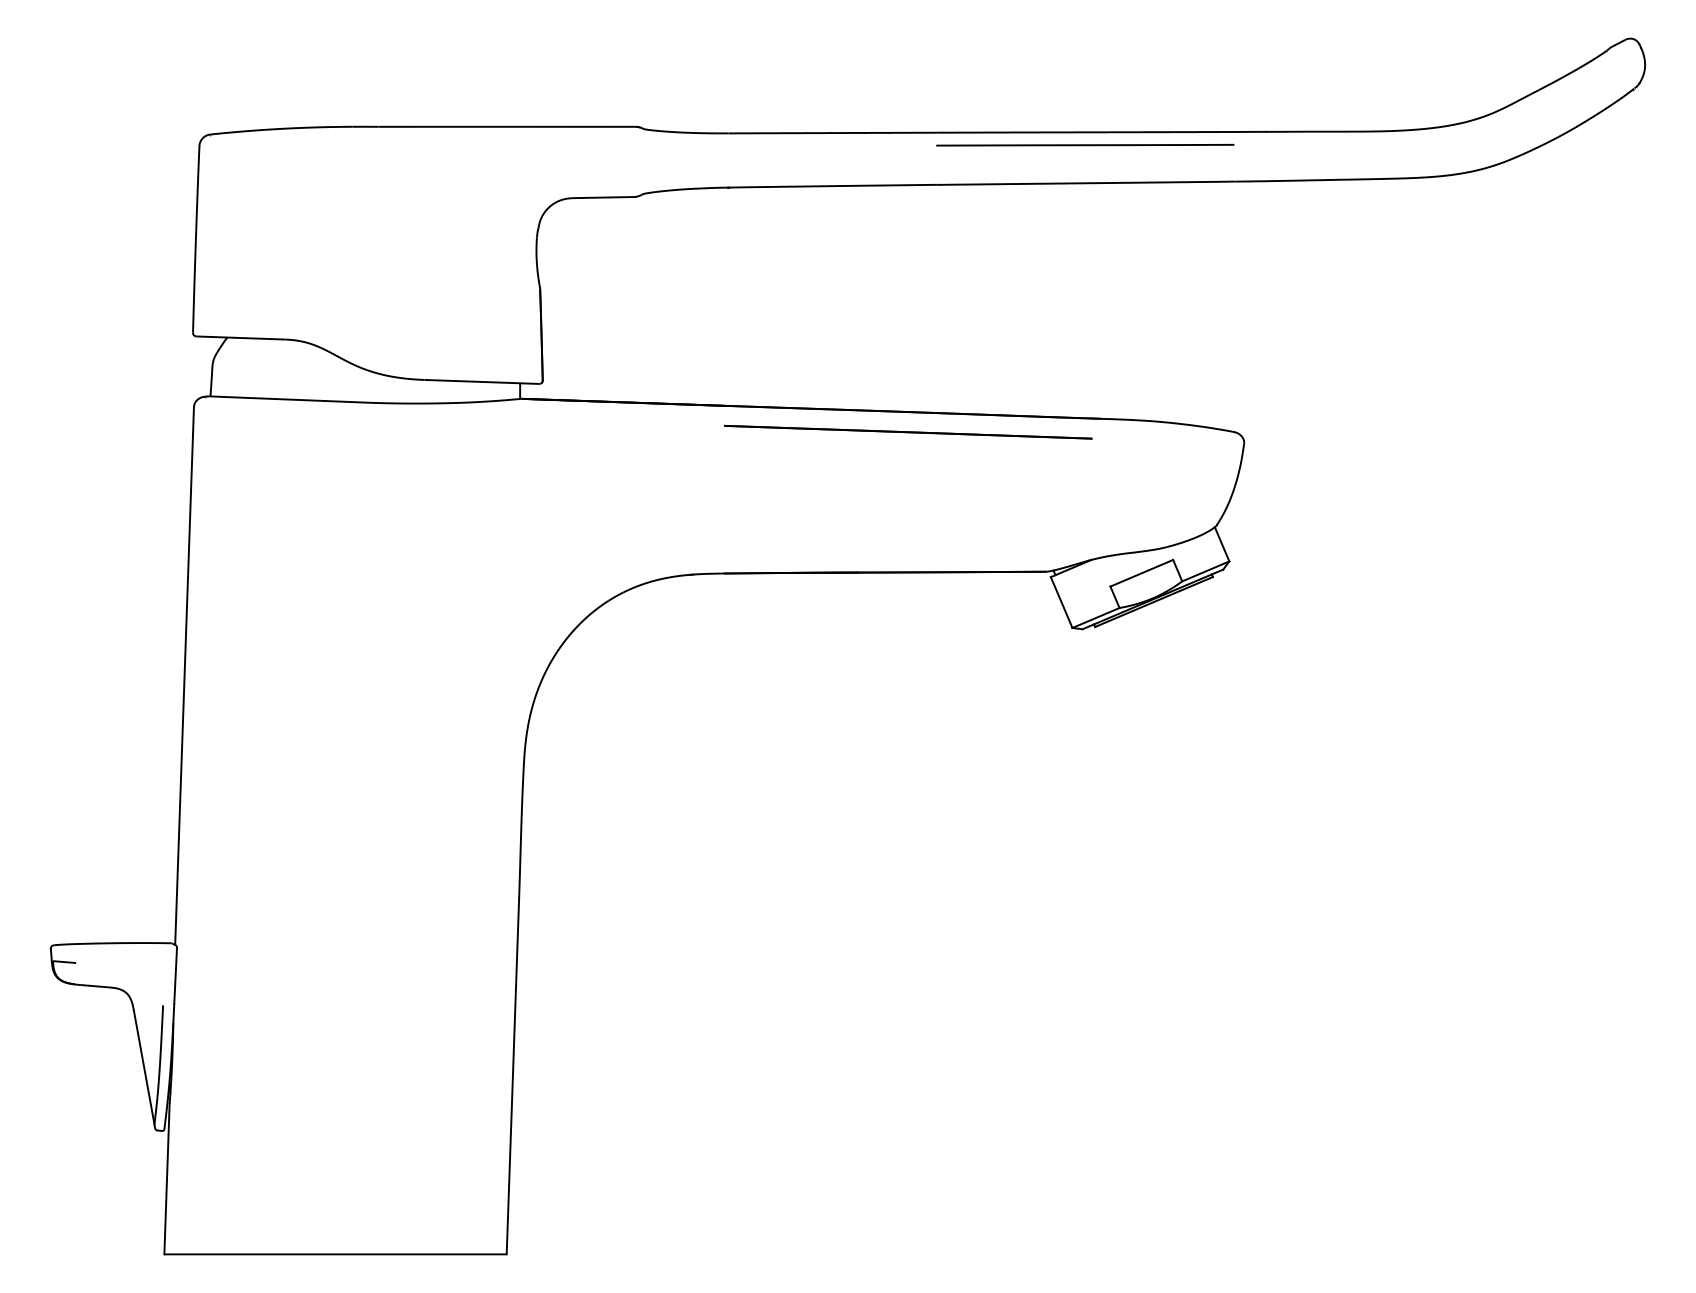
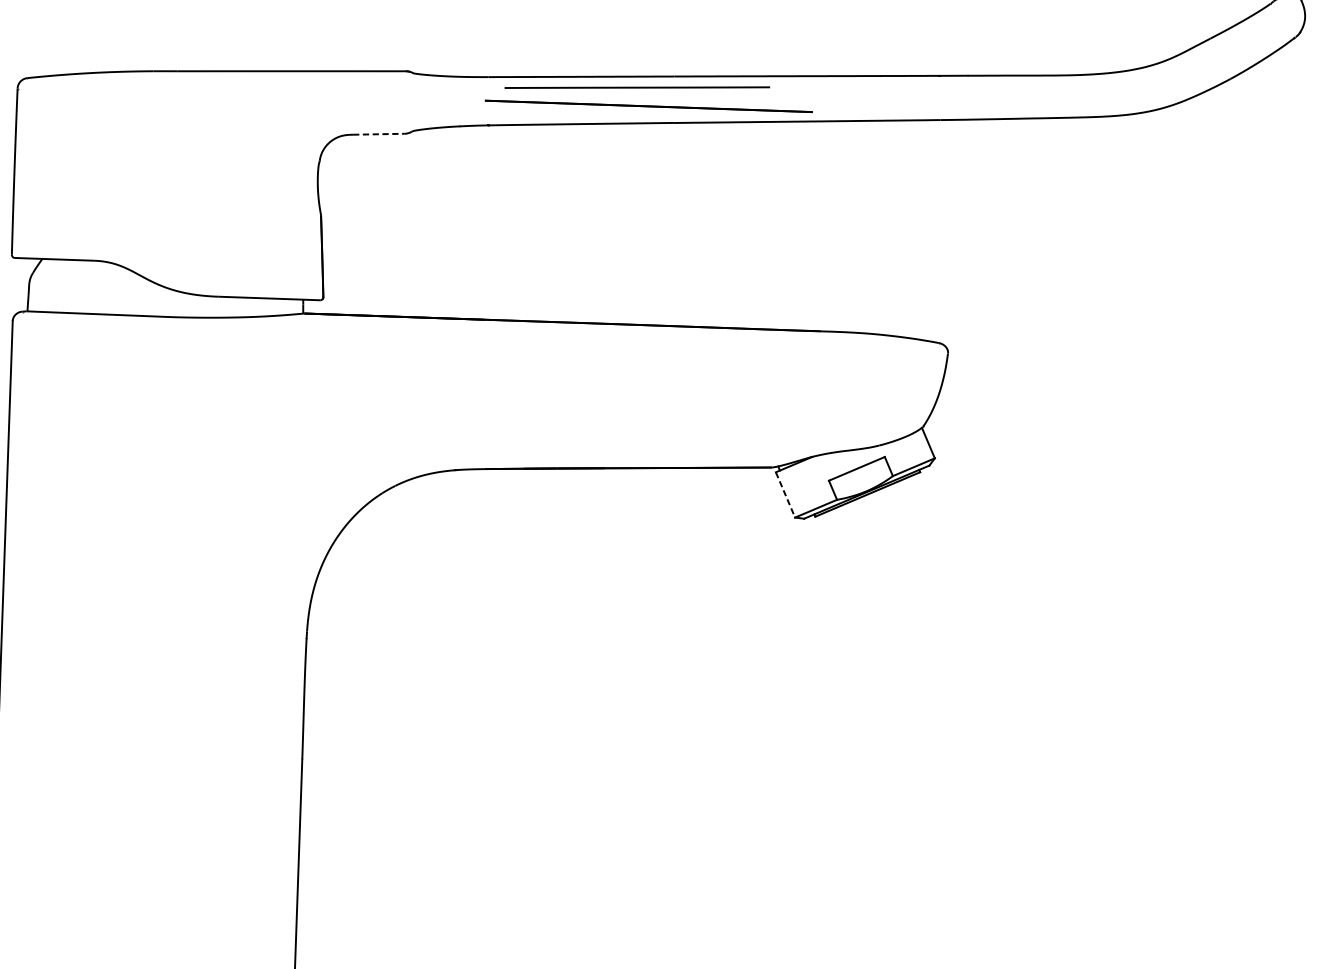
line: (1085, 144) -> (637, 87), moved
line: (605, 197) -> (379, 134), solid -> dashed
line: (908, 431) -> (649, 105), moved
line: (1061, 602) -> (785, 494), solid -> dashed

